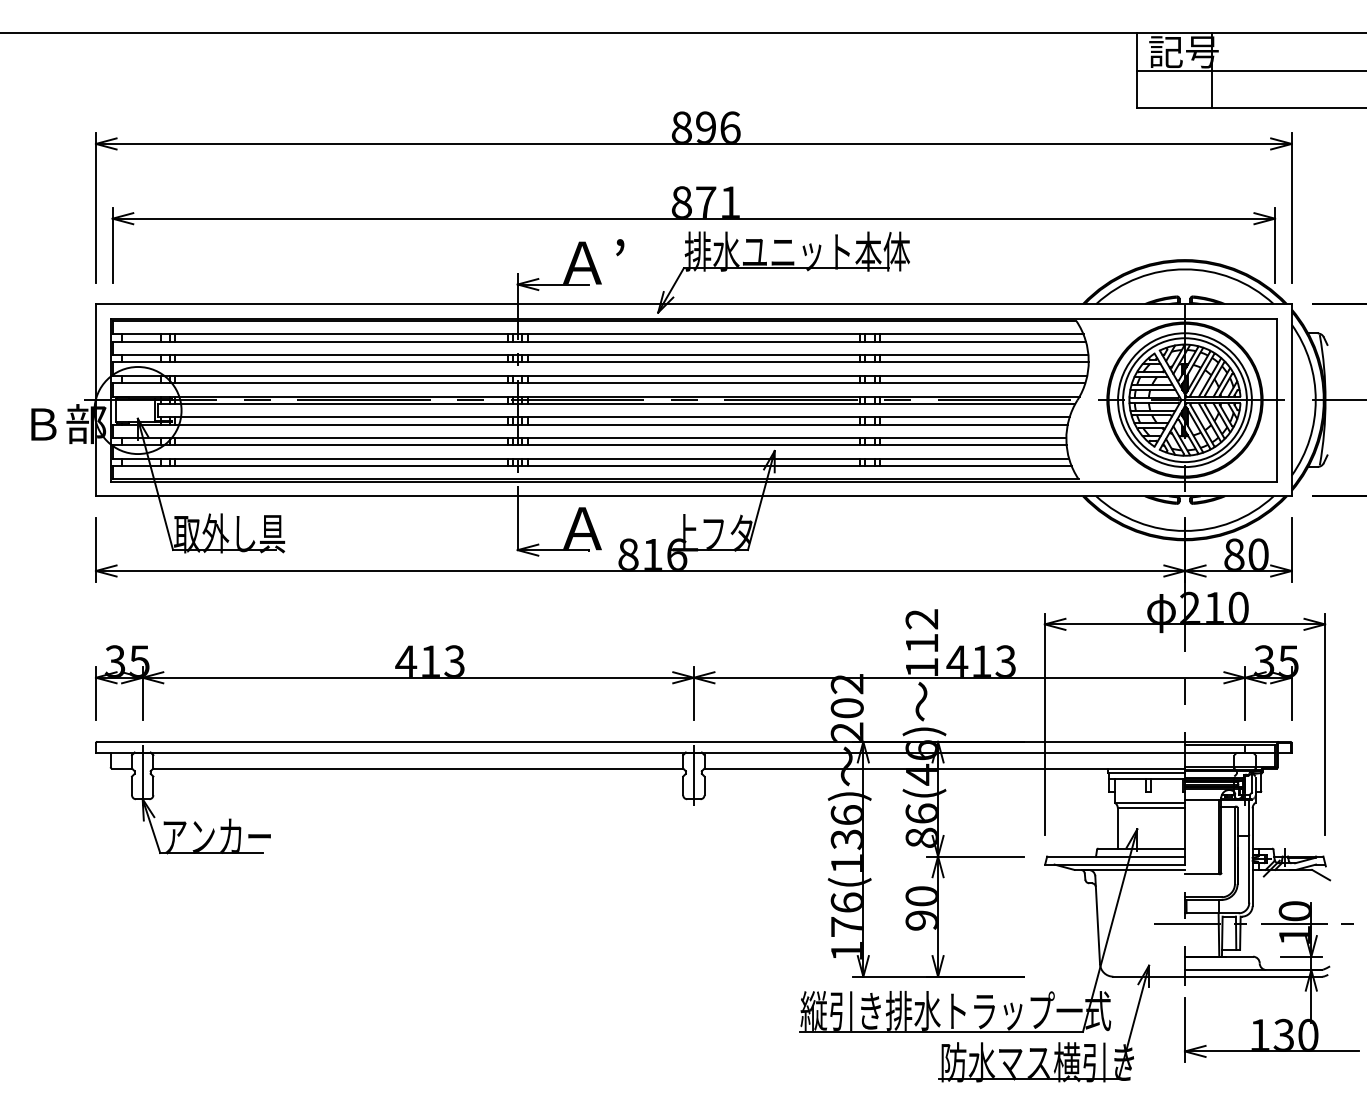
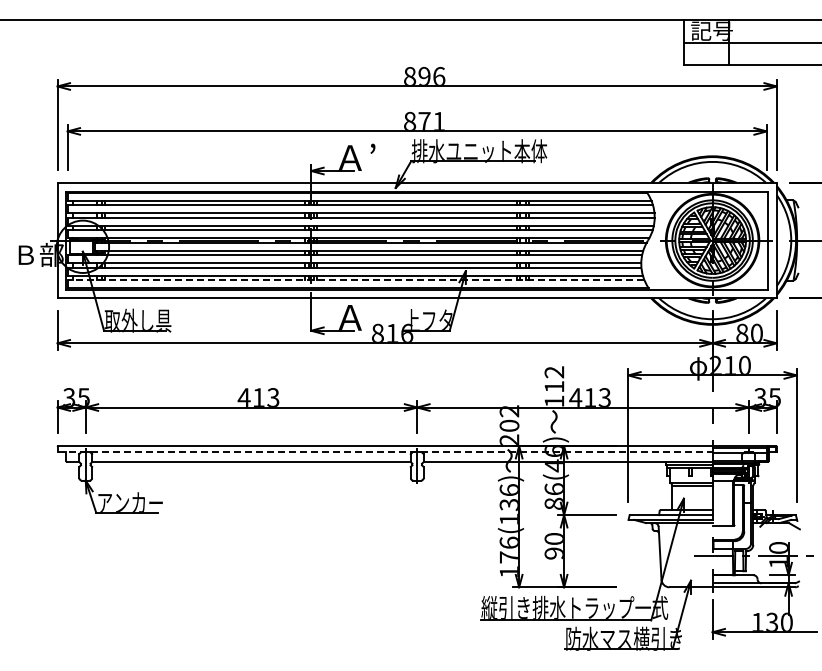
line: (591, 466) -> (355, 280), solid -> dashed
line: (641, 752) -> (385, 452), solid -> dashed

